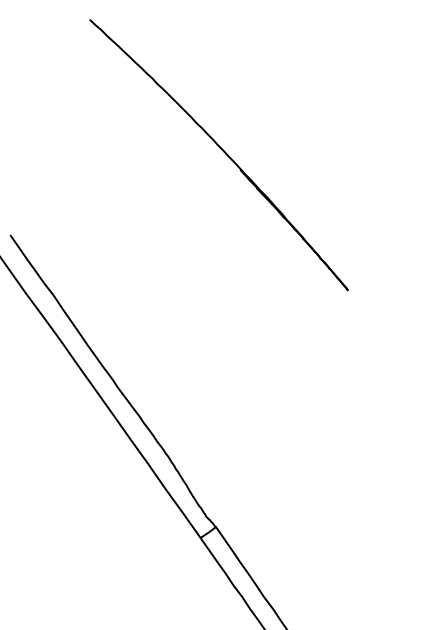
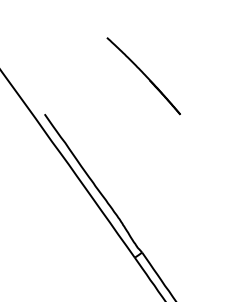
part: (218, 153) -> (143, 75), size x0.6

